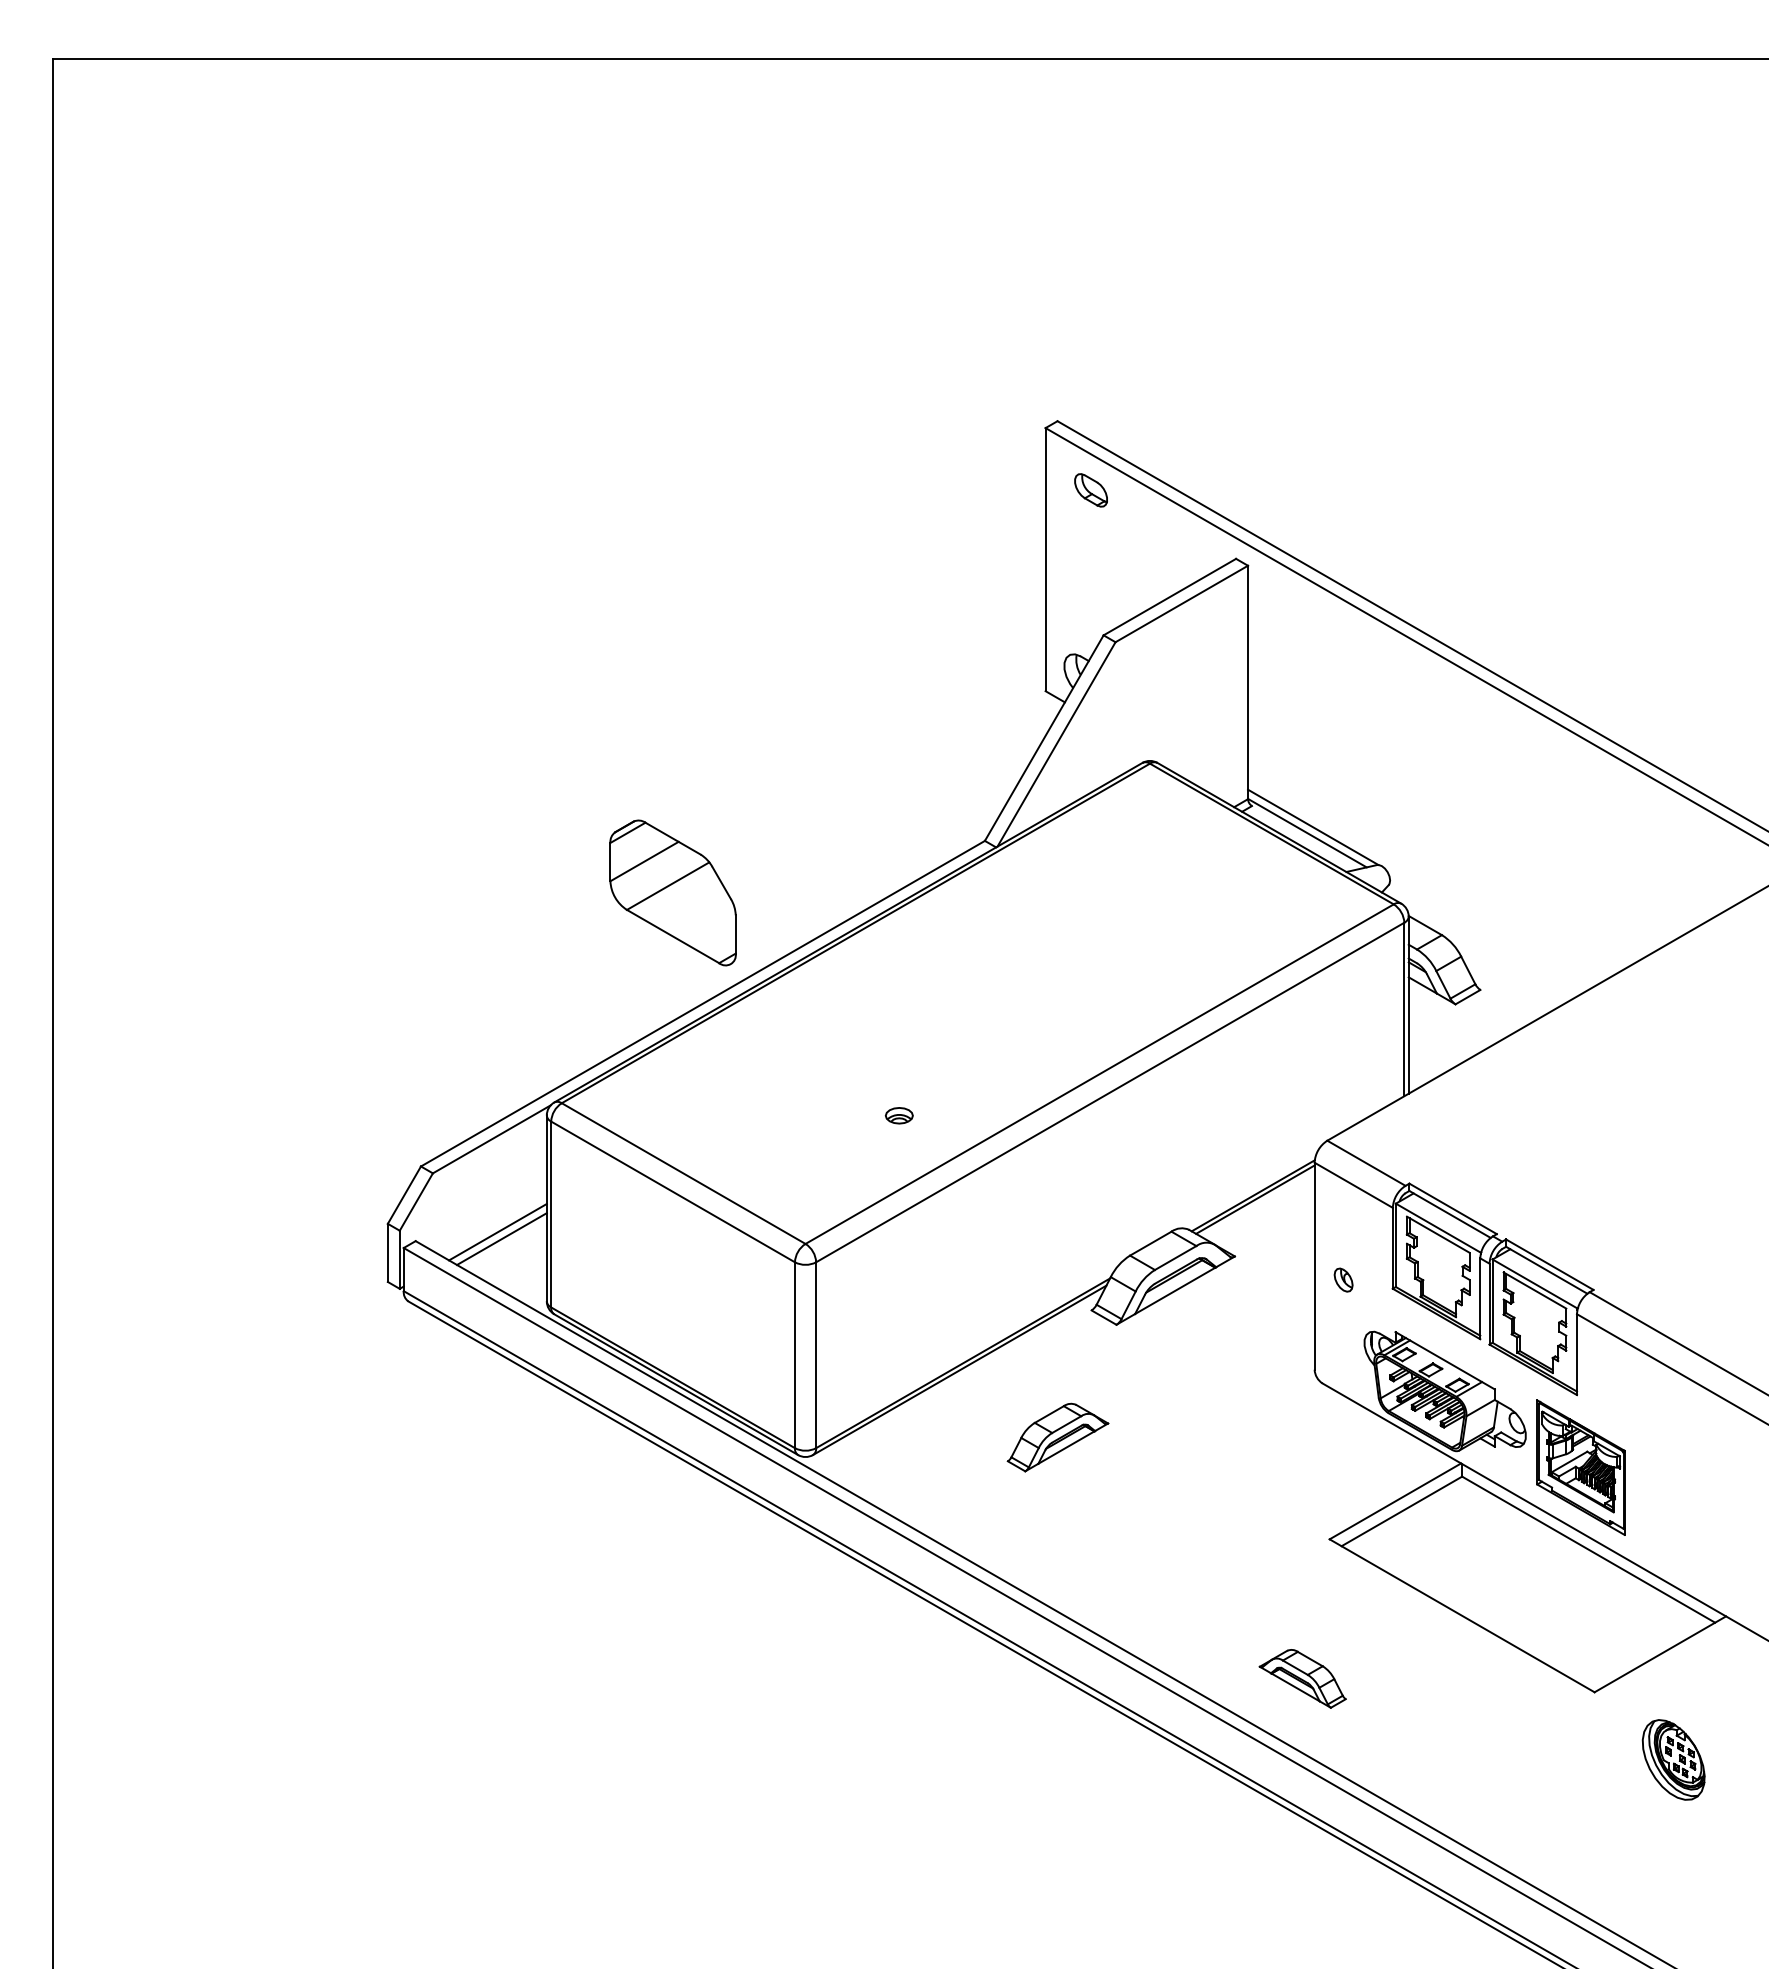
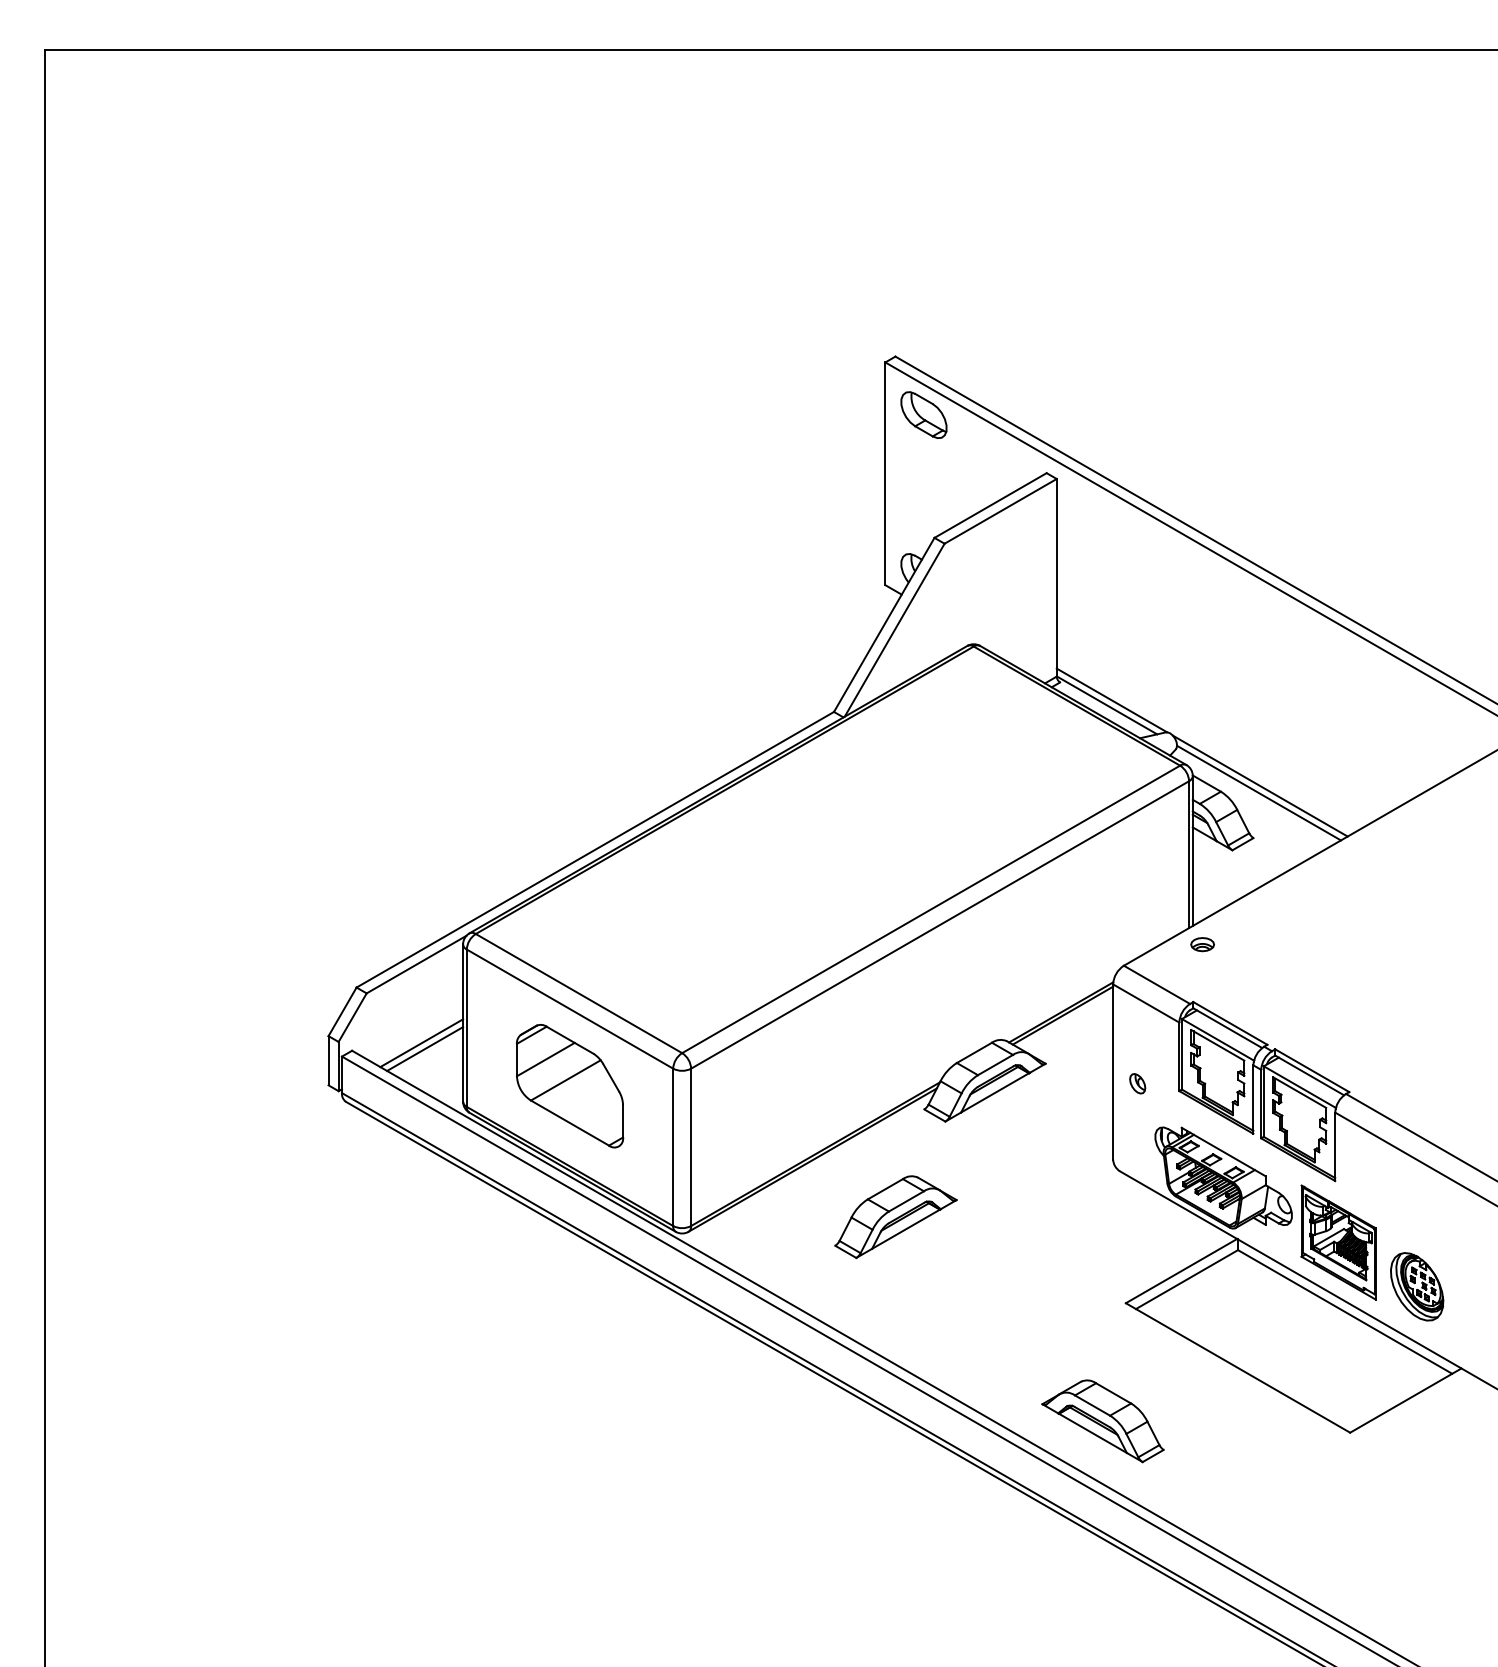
part: (1090, 490) -> (923, 415), size x1.67
part: (672, 892) -> (569, 1085), moved
line: (1488, 928) -> (1260, 786), added
line: (1486, 936) -> (1258, 792), added
part: (898, 1115) -> (1201, 944), moved
part: (1057, 1437) -> (895, 1217), size x1.43
part: (1302, 1678) -> (1102, 1421), size x1.67
part: (1673, 1759) -> (1416, 1286), moved

